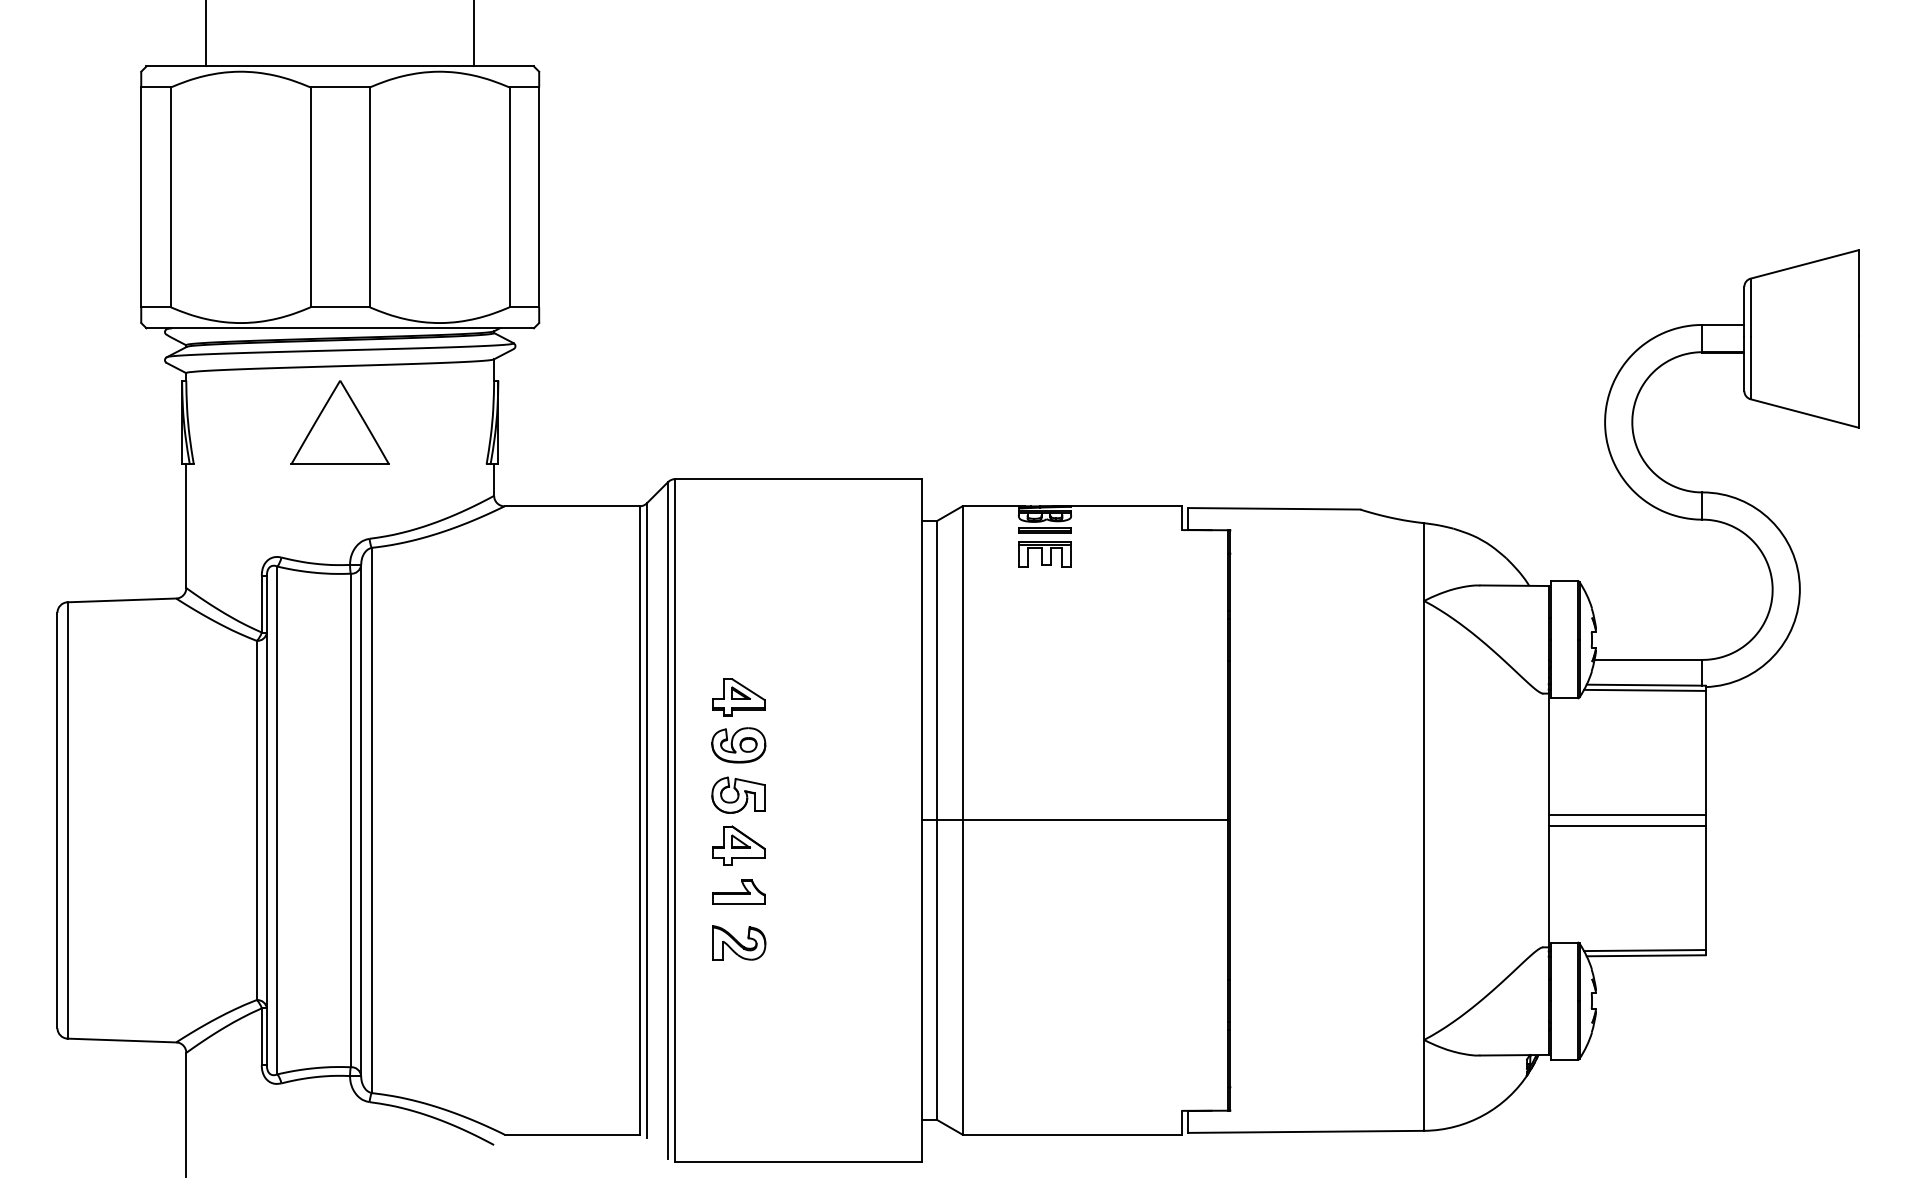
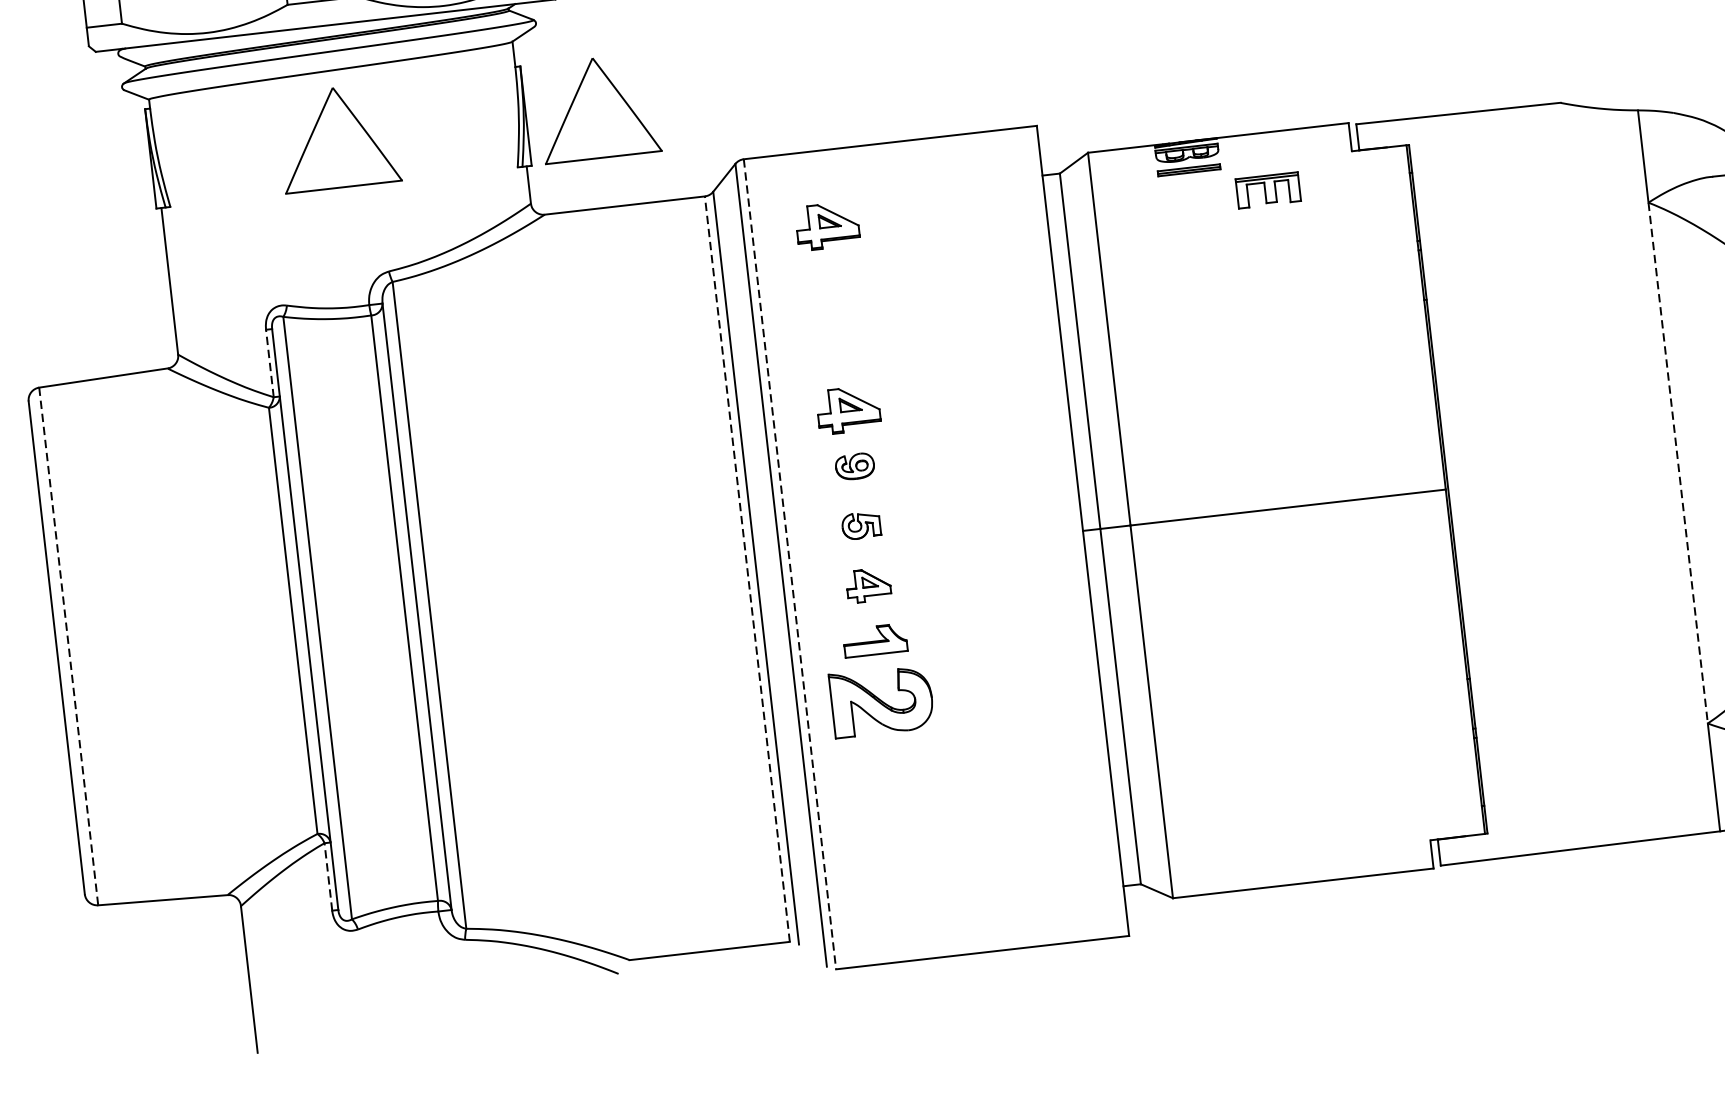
part: (558, 422) -> (597, 107), added
part: (738, 542) -> (827, 225), added
part: (1044, 554) -> (1267, 190), moved
line: (261, 603) -> (269, 362), solid -> dashed
part: (738, 745) -> (854, 466), size x0.6
part: (738, 794) -> (861, 524), size x0.6
line: (639, 819) -> (747, 568), solid -> dashed
line: (67, 820) -> (68, 646), solid -> dashed
line: (675, 820) -> (789, 564), solid -> dashed
line: (1424, 820) -> (1678, 463), solid -> dashed
part: (738, 845) -> (868, 585), size x0.7
part: (739, 942) -> (882, 700), size x1.6
line: (261, 1036) -> (328, 876), solid -> dashed

